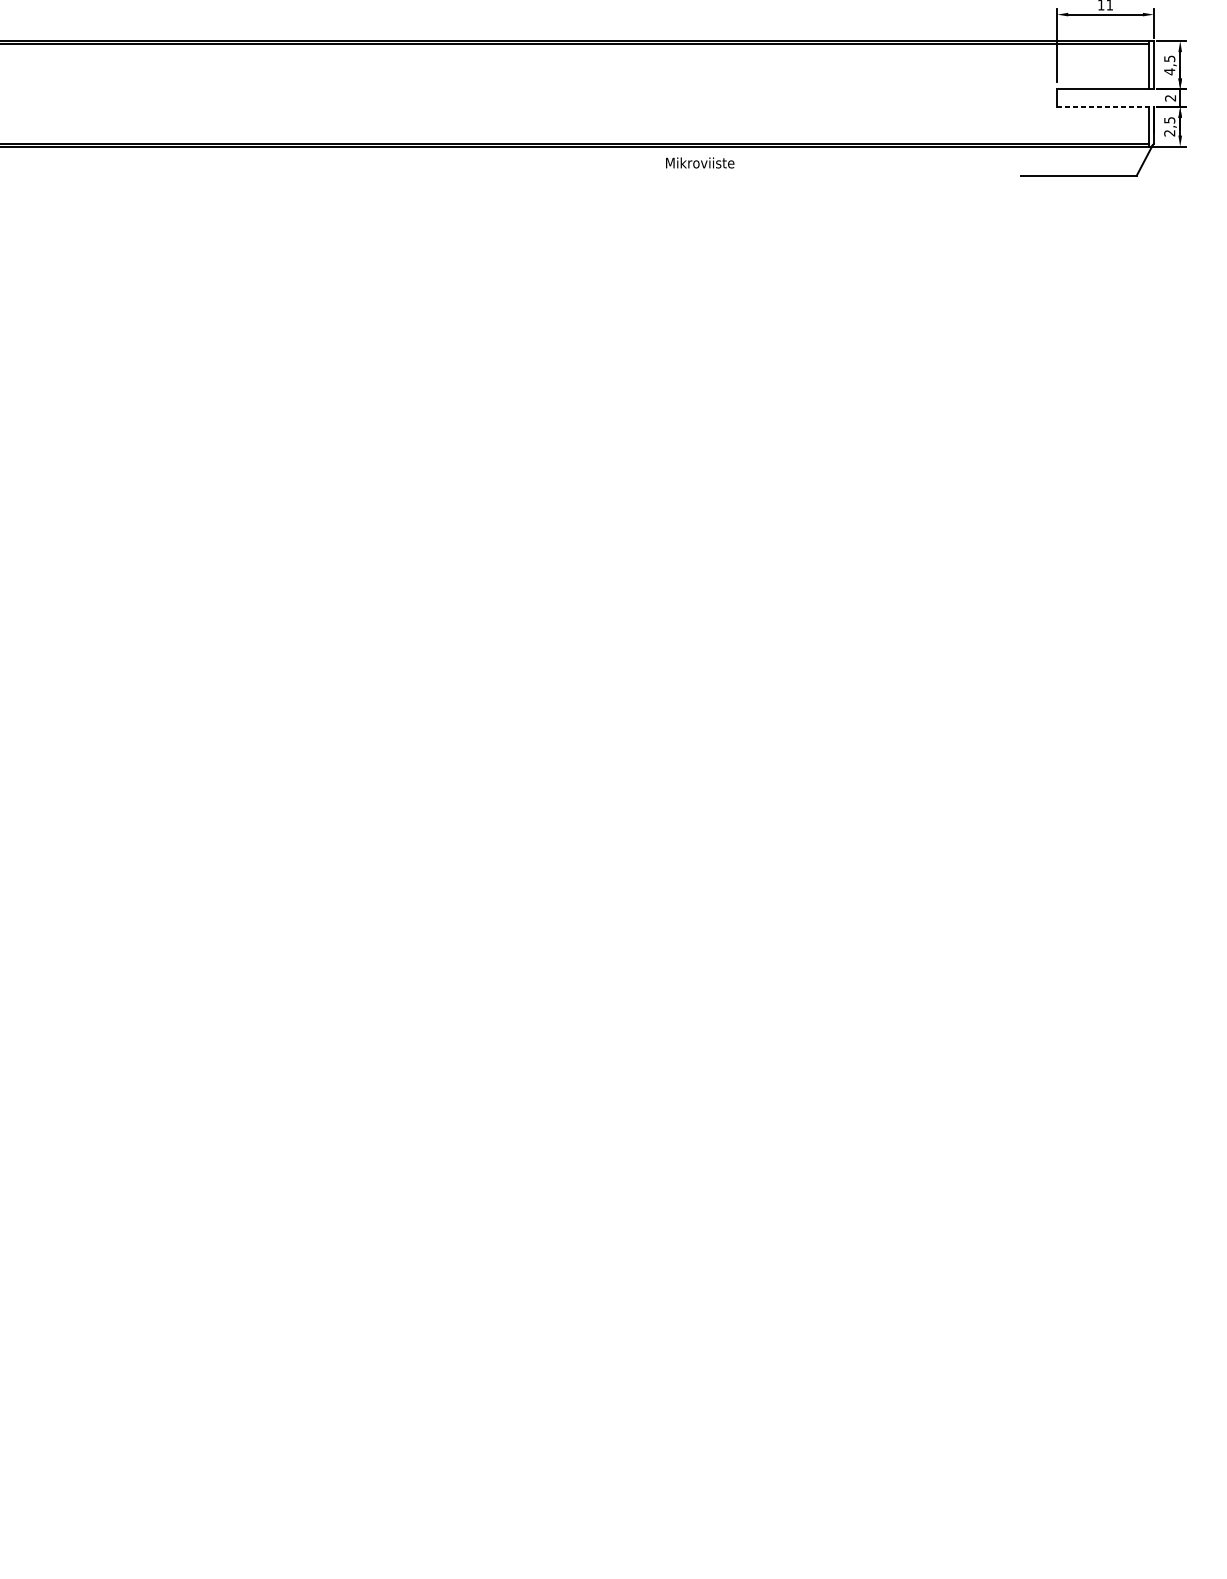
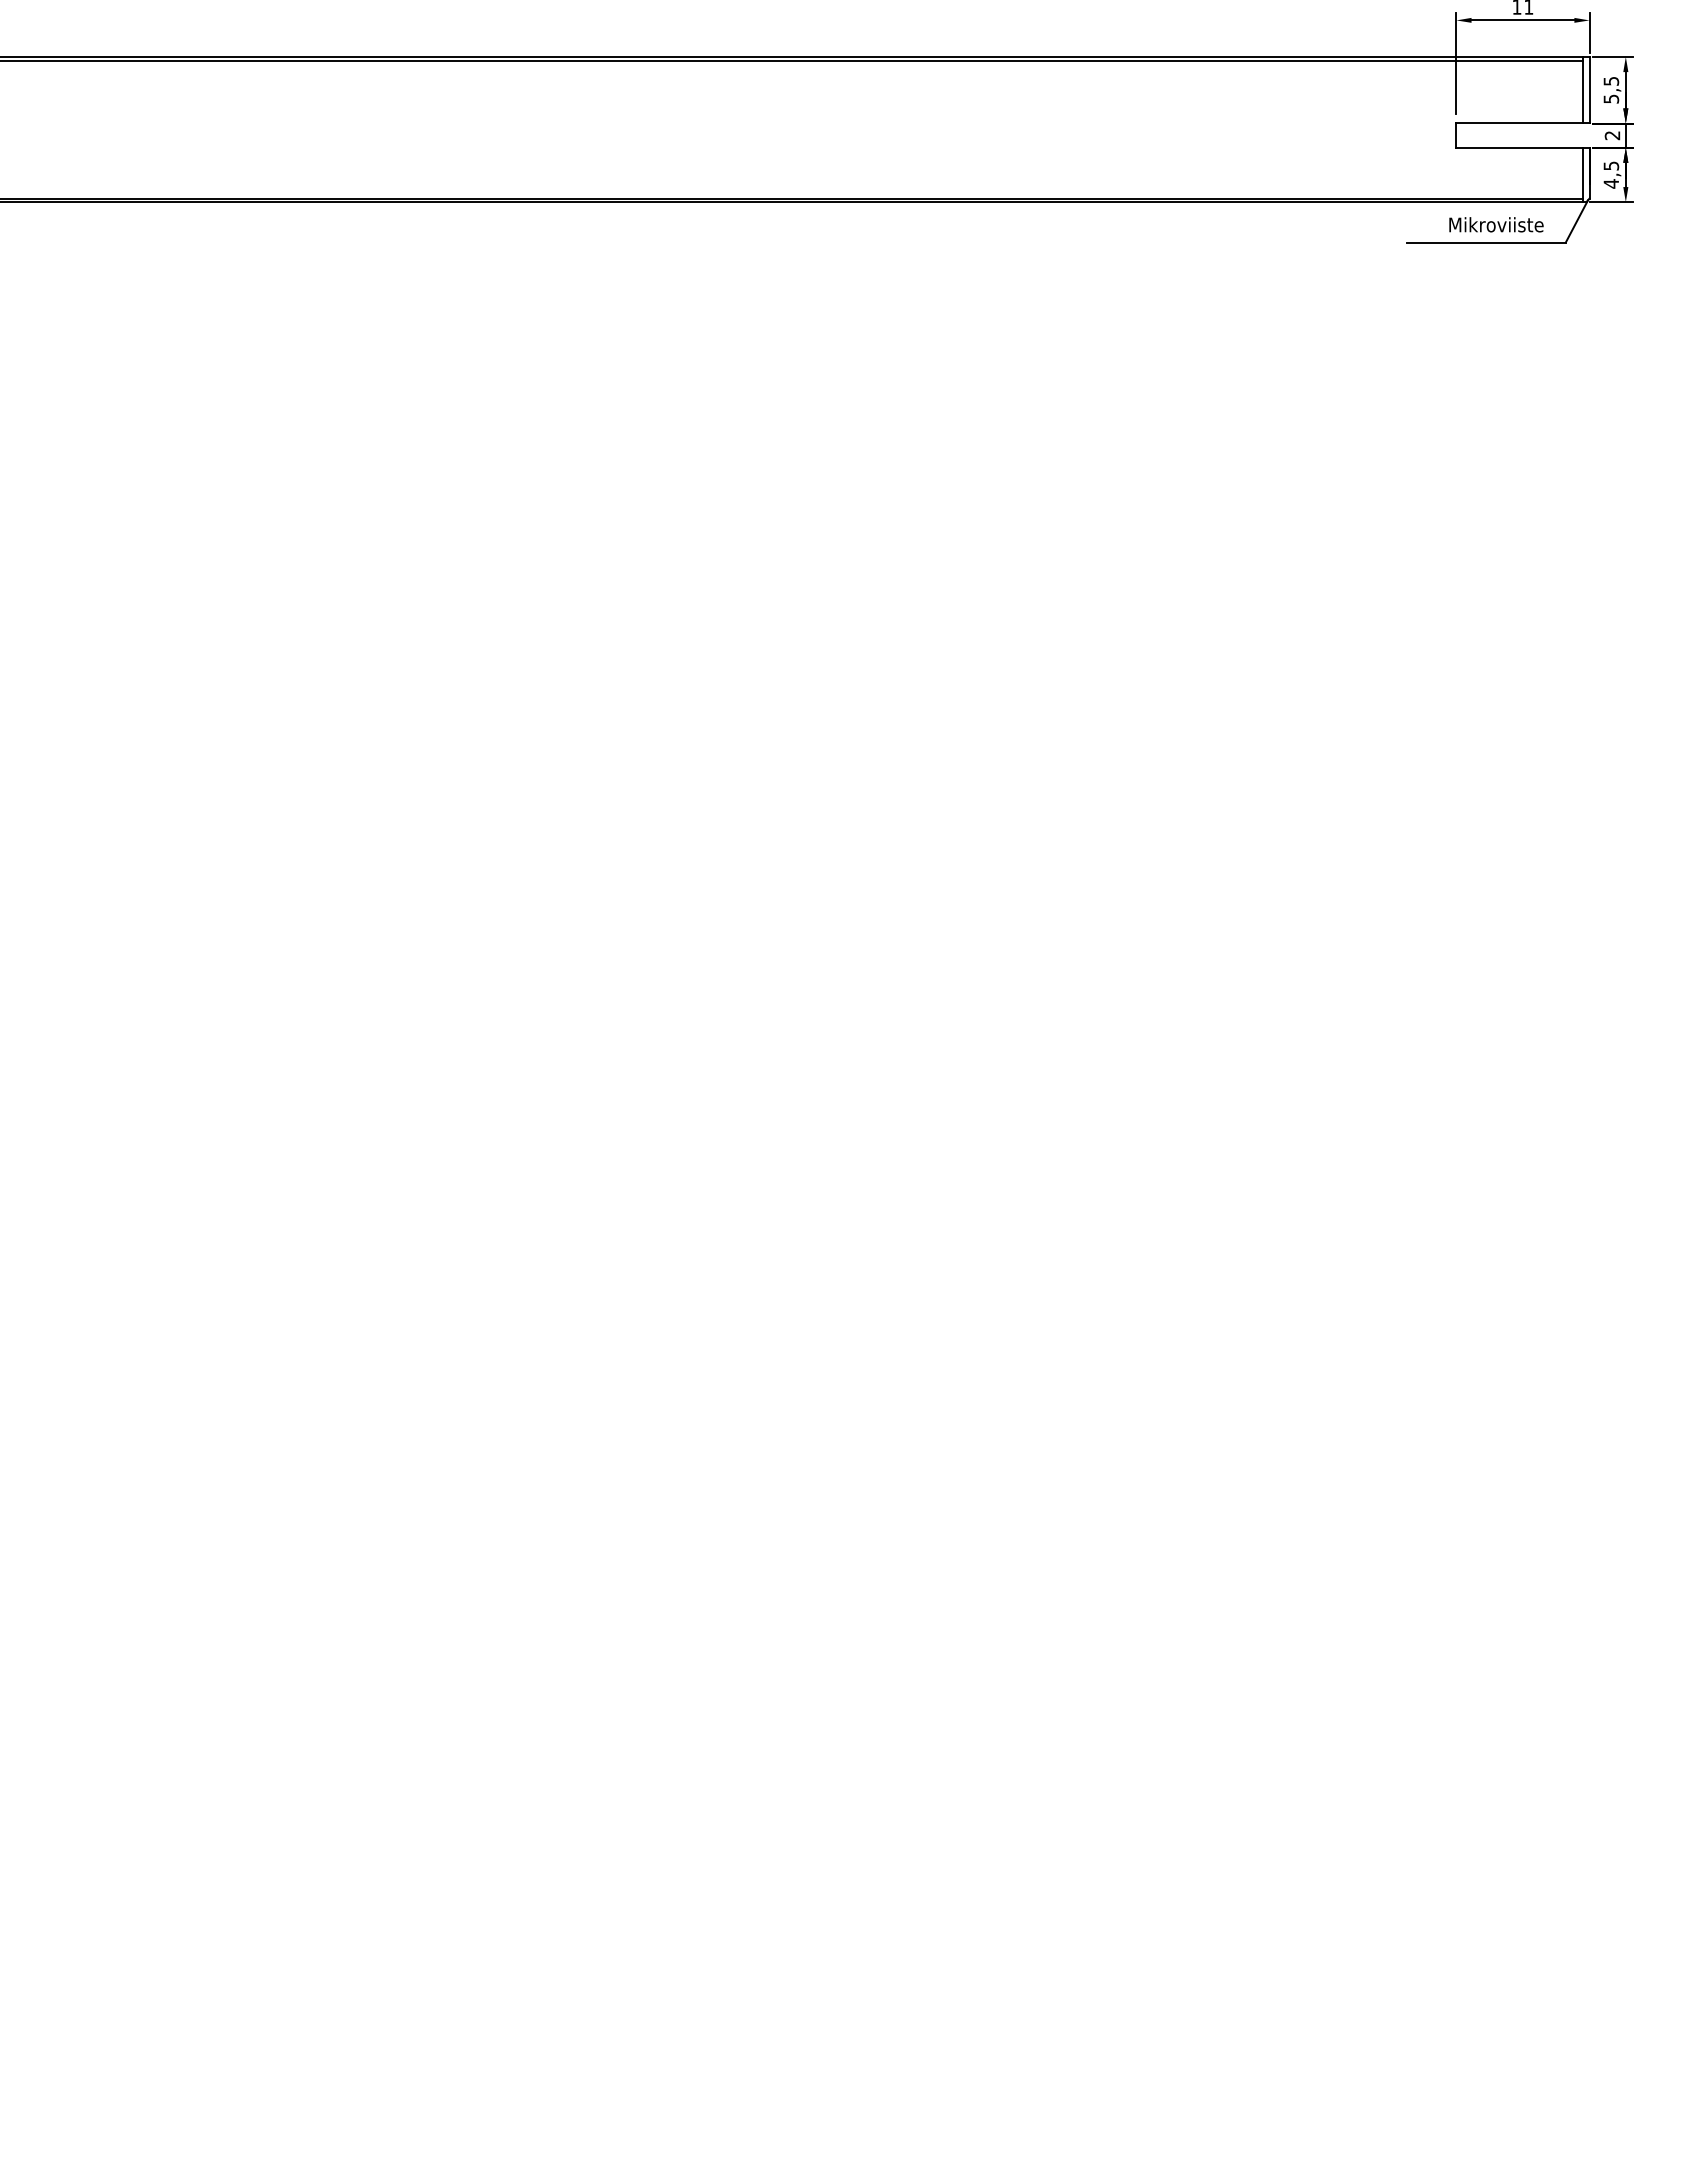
text: (1169, 72) -> (1611, 99), 4,5 -> 5,5
line: (1105, 106) -> (1522, 147), dashed -> solid
text: (1169, 133) -> (1610, 183), 2,5 -> 4,5
text: (700, 162) -> (1496, 224), moved

